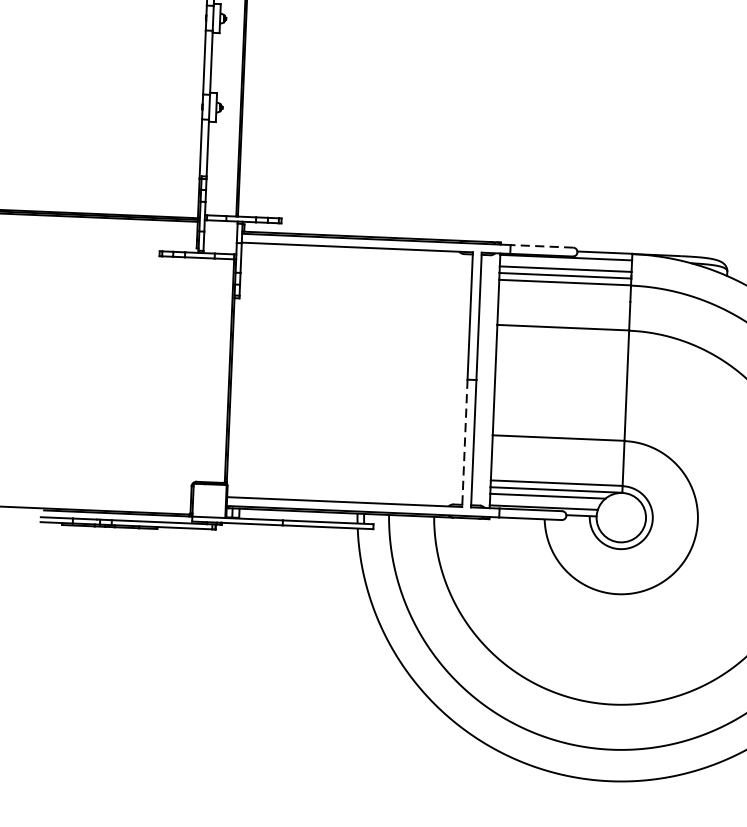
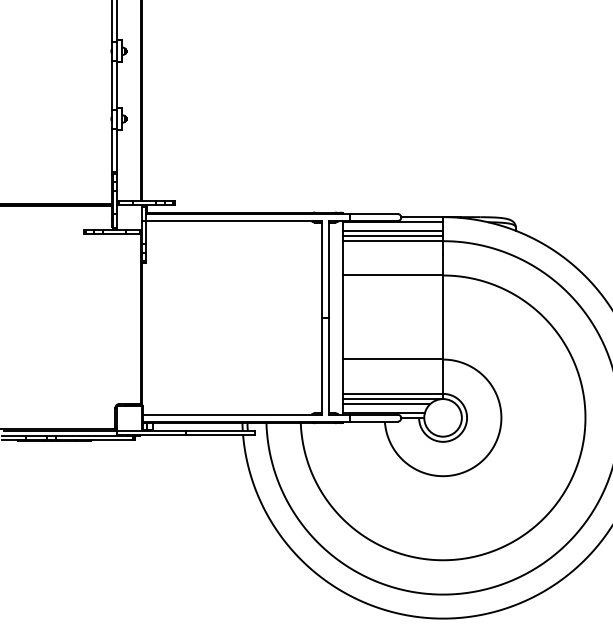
line: (542, 246) -> (374, 214), dashed -> solid
line: (464, 443) -> (321, 366), dashed -> solid

